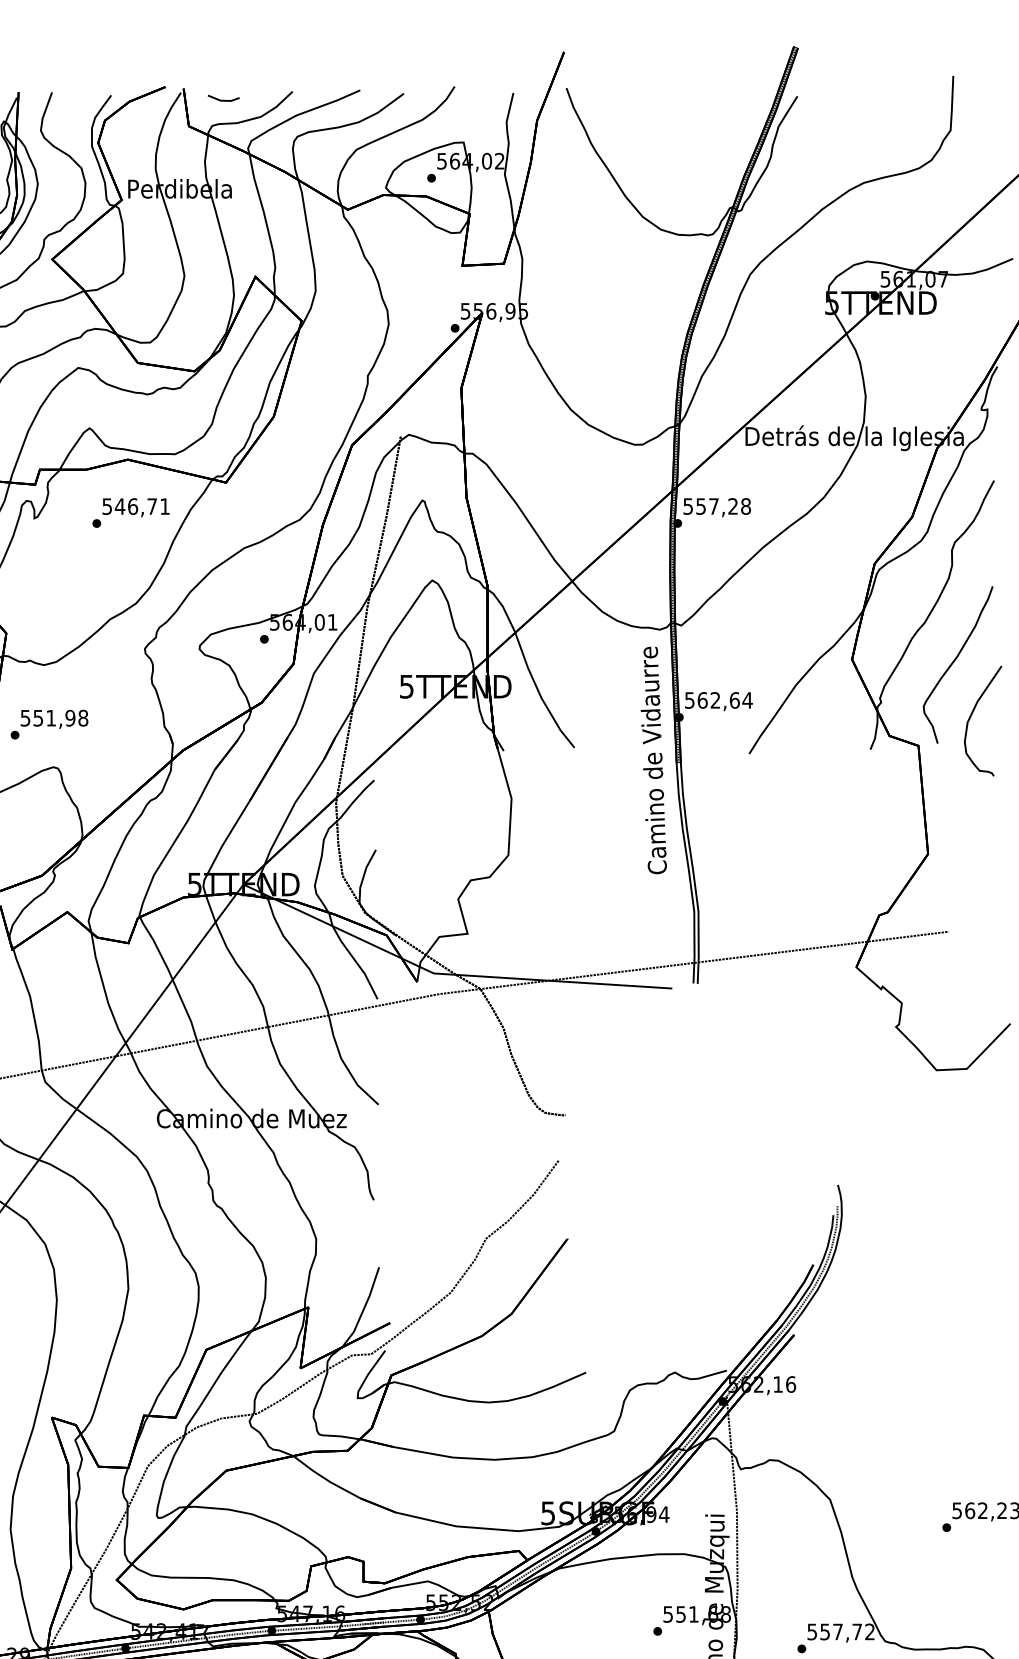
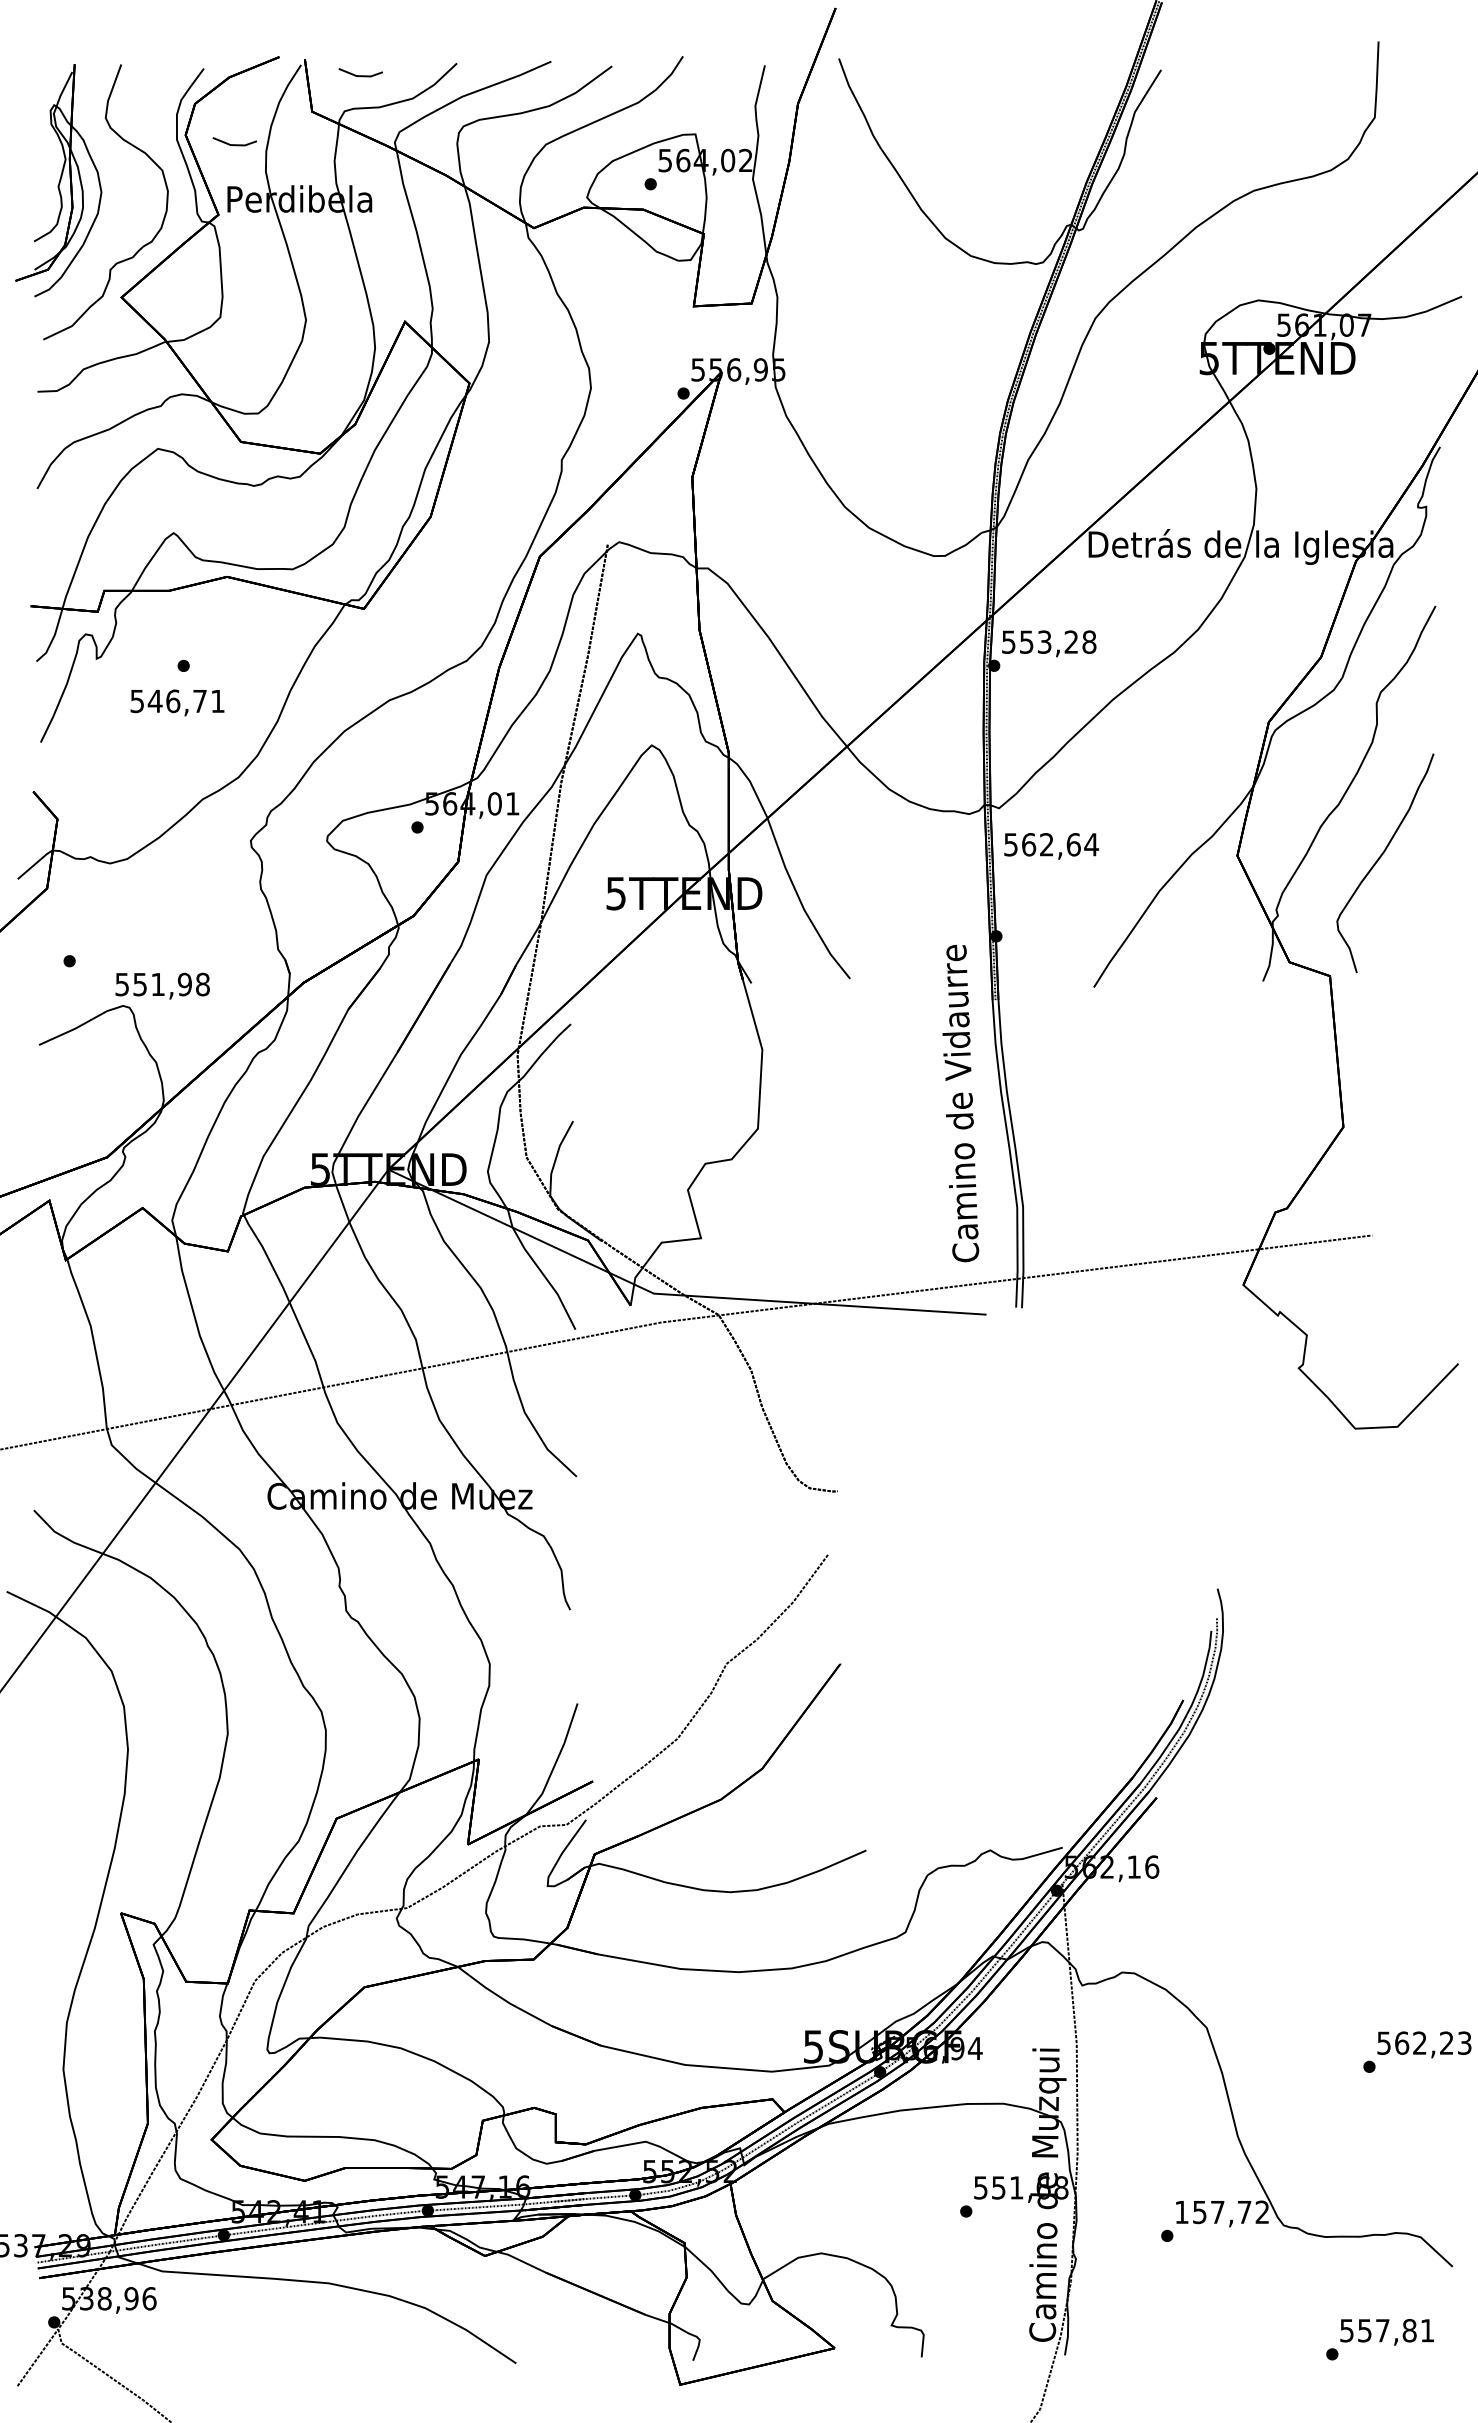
line: (133, 149) -> (234, 144), added
text: (713, 506) -> (1044, 641), 557,28 -> 553,28
text: (136, 507) -> (177, 702), moved
text: (718, 701) -> (1051, 846), moved
part: (971, 715) -> (1404, 933), removed
text: (54, 718) -> (162, 985), moved
text: (653, 760) -> (960, 1103), moved
text: (812, 1632) -> (1181, 2212), 557,72 -> 157,72

